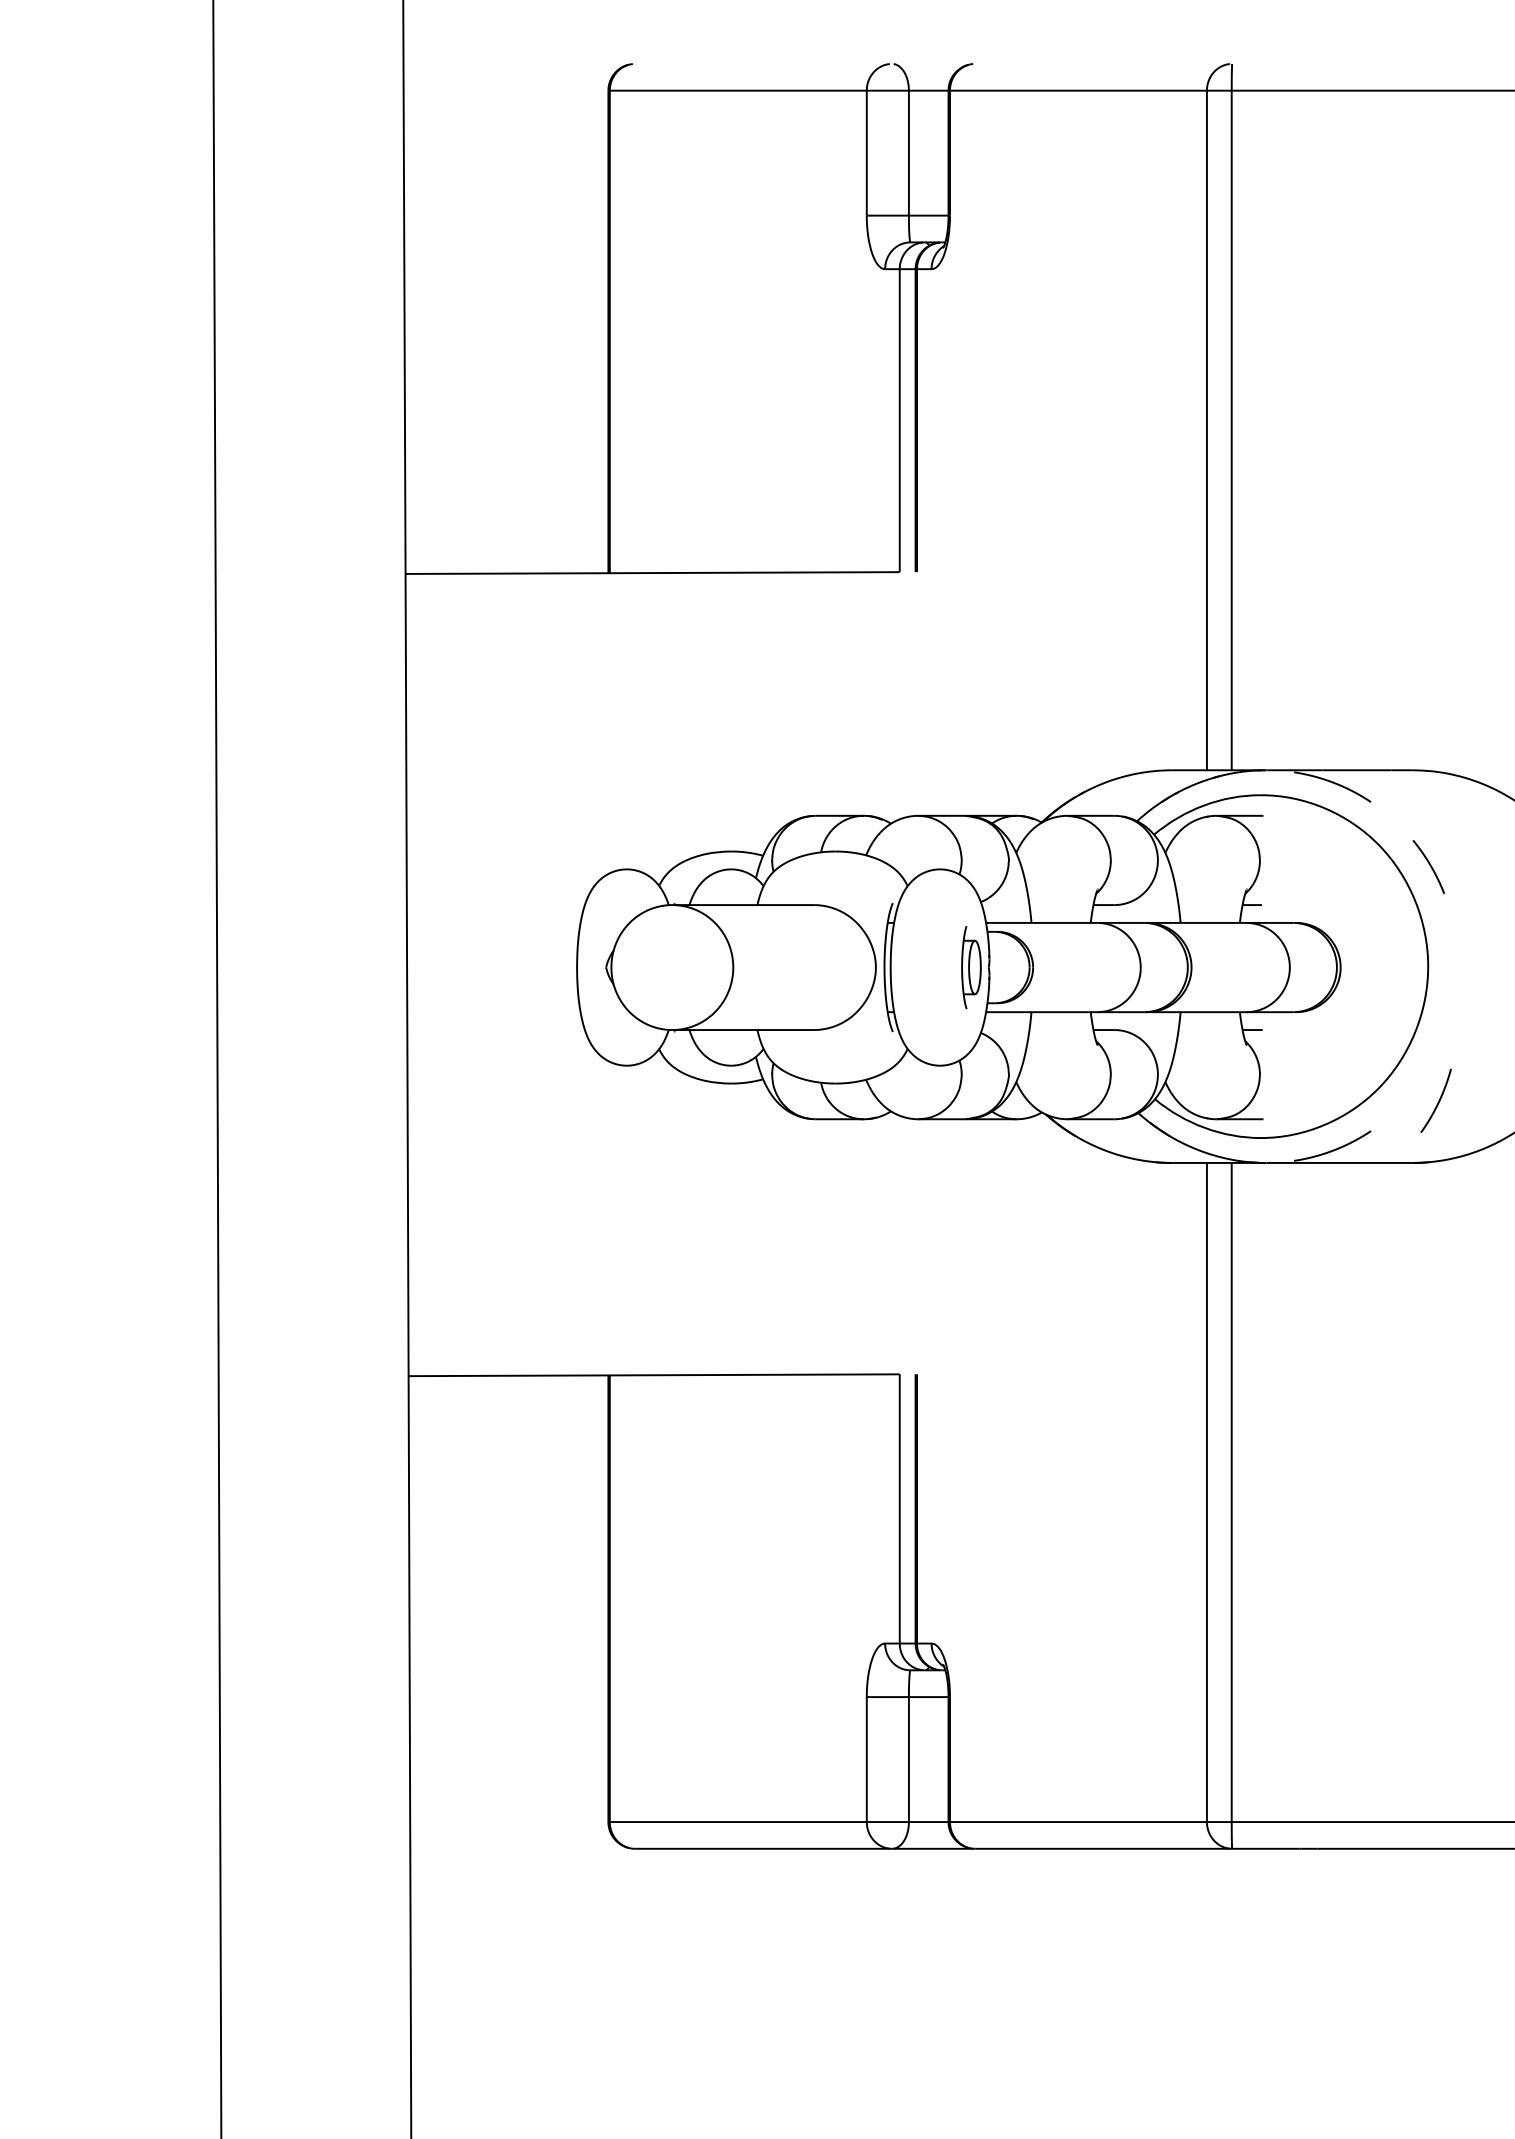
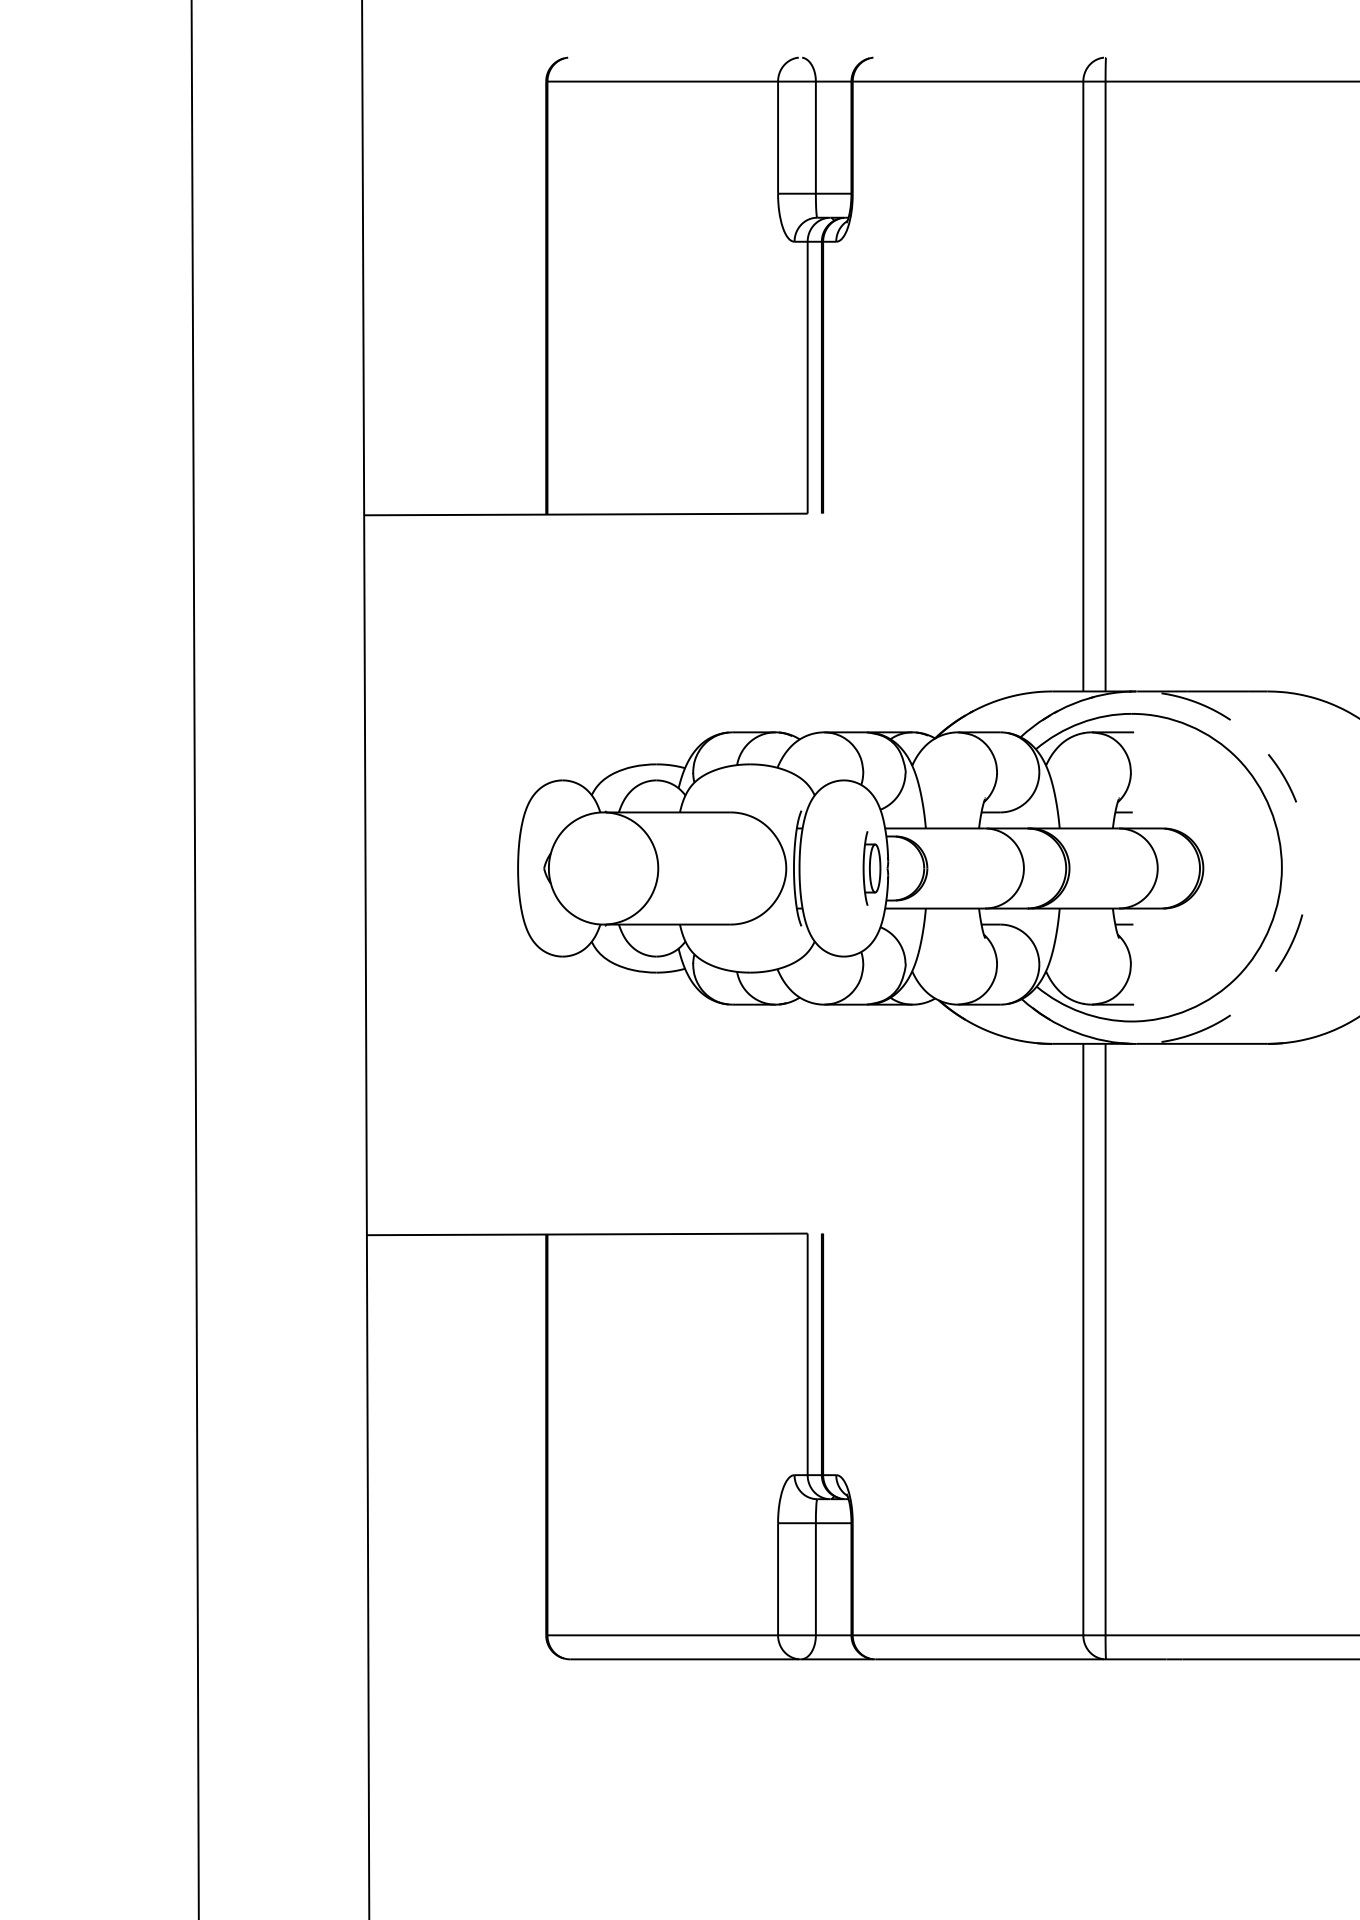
curve: (1437, 1101) -> (1290, 943), moved

